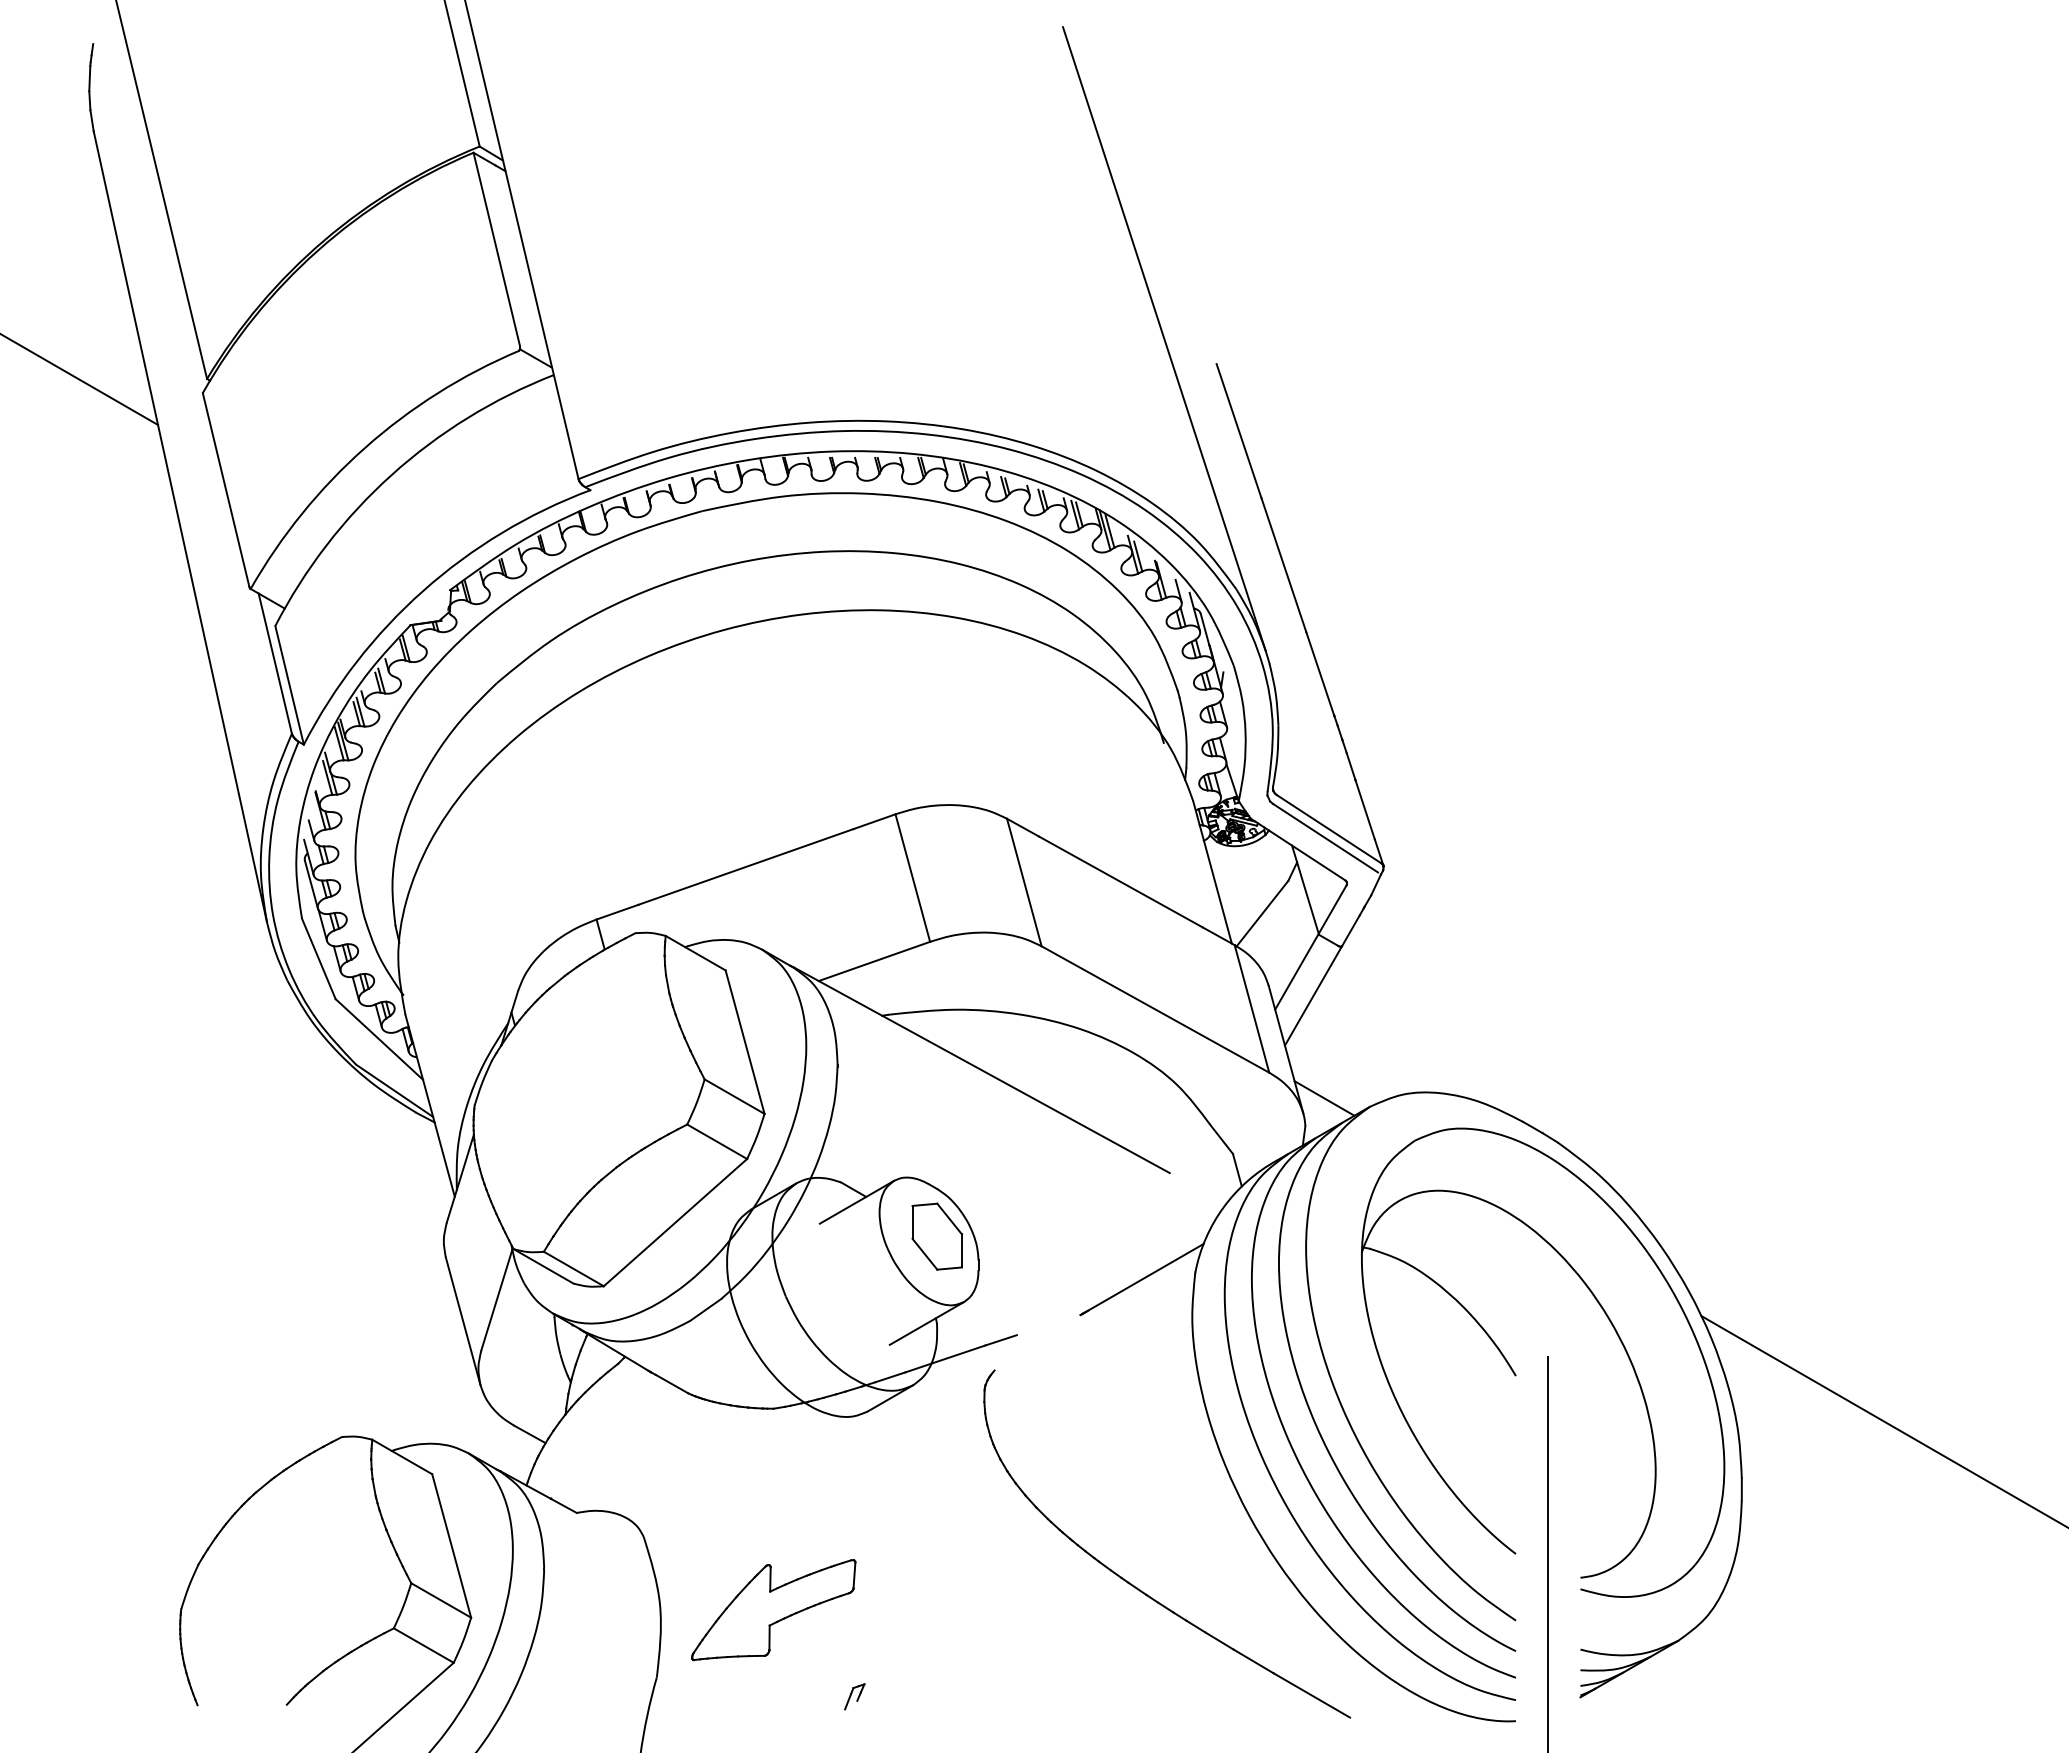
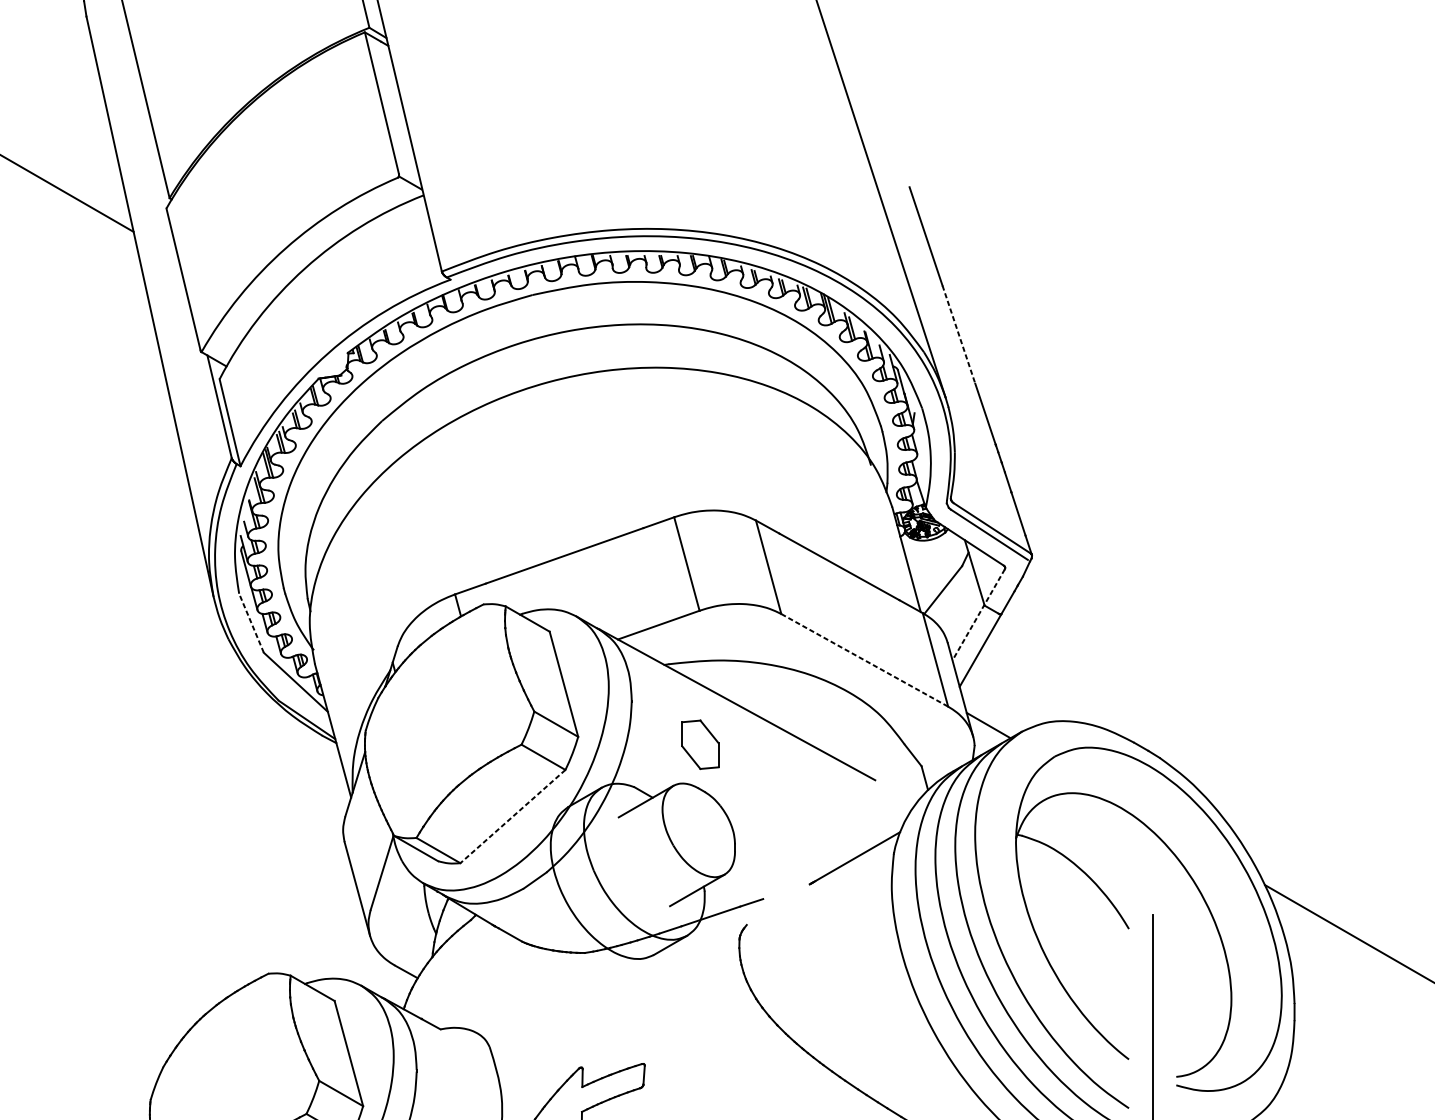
line: (1283, 565) -> (958, 334), solid -> dashed
line: (1310, 947) -> (978, 614), solid -> dashed
line: (318, 958) -> (251, 622), solid -> dashed
line: (1155, 1009) -> (864, 660), solid -> dashed
line: (675, 1222) -> (512, 816), solid -> dashed
part: (937, 1236) -> (700, 744), moved

